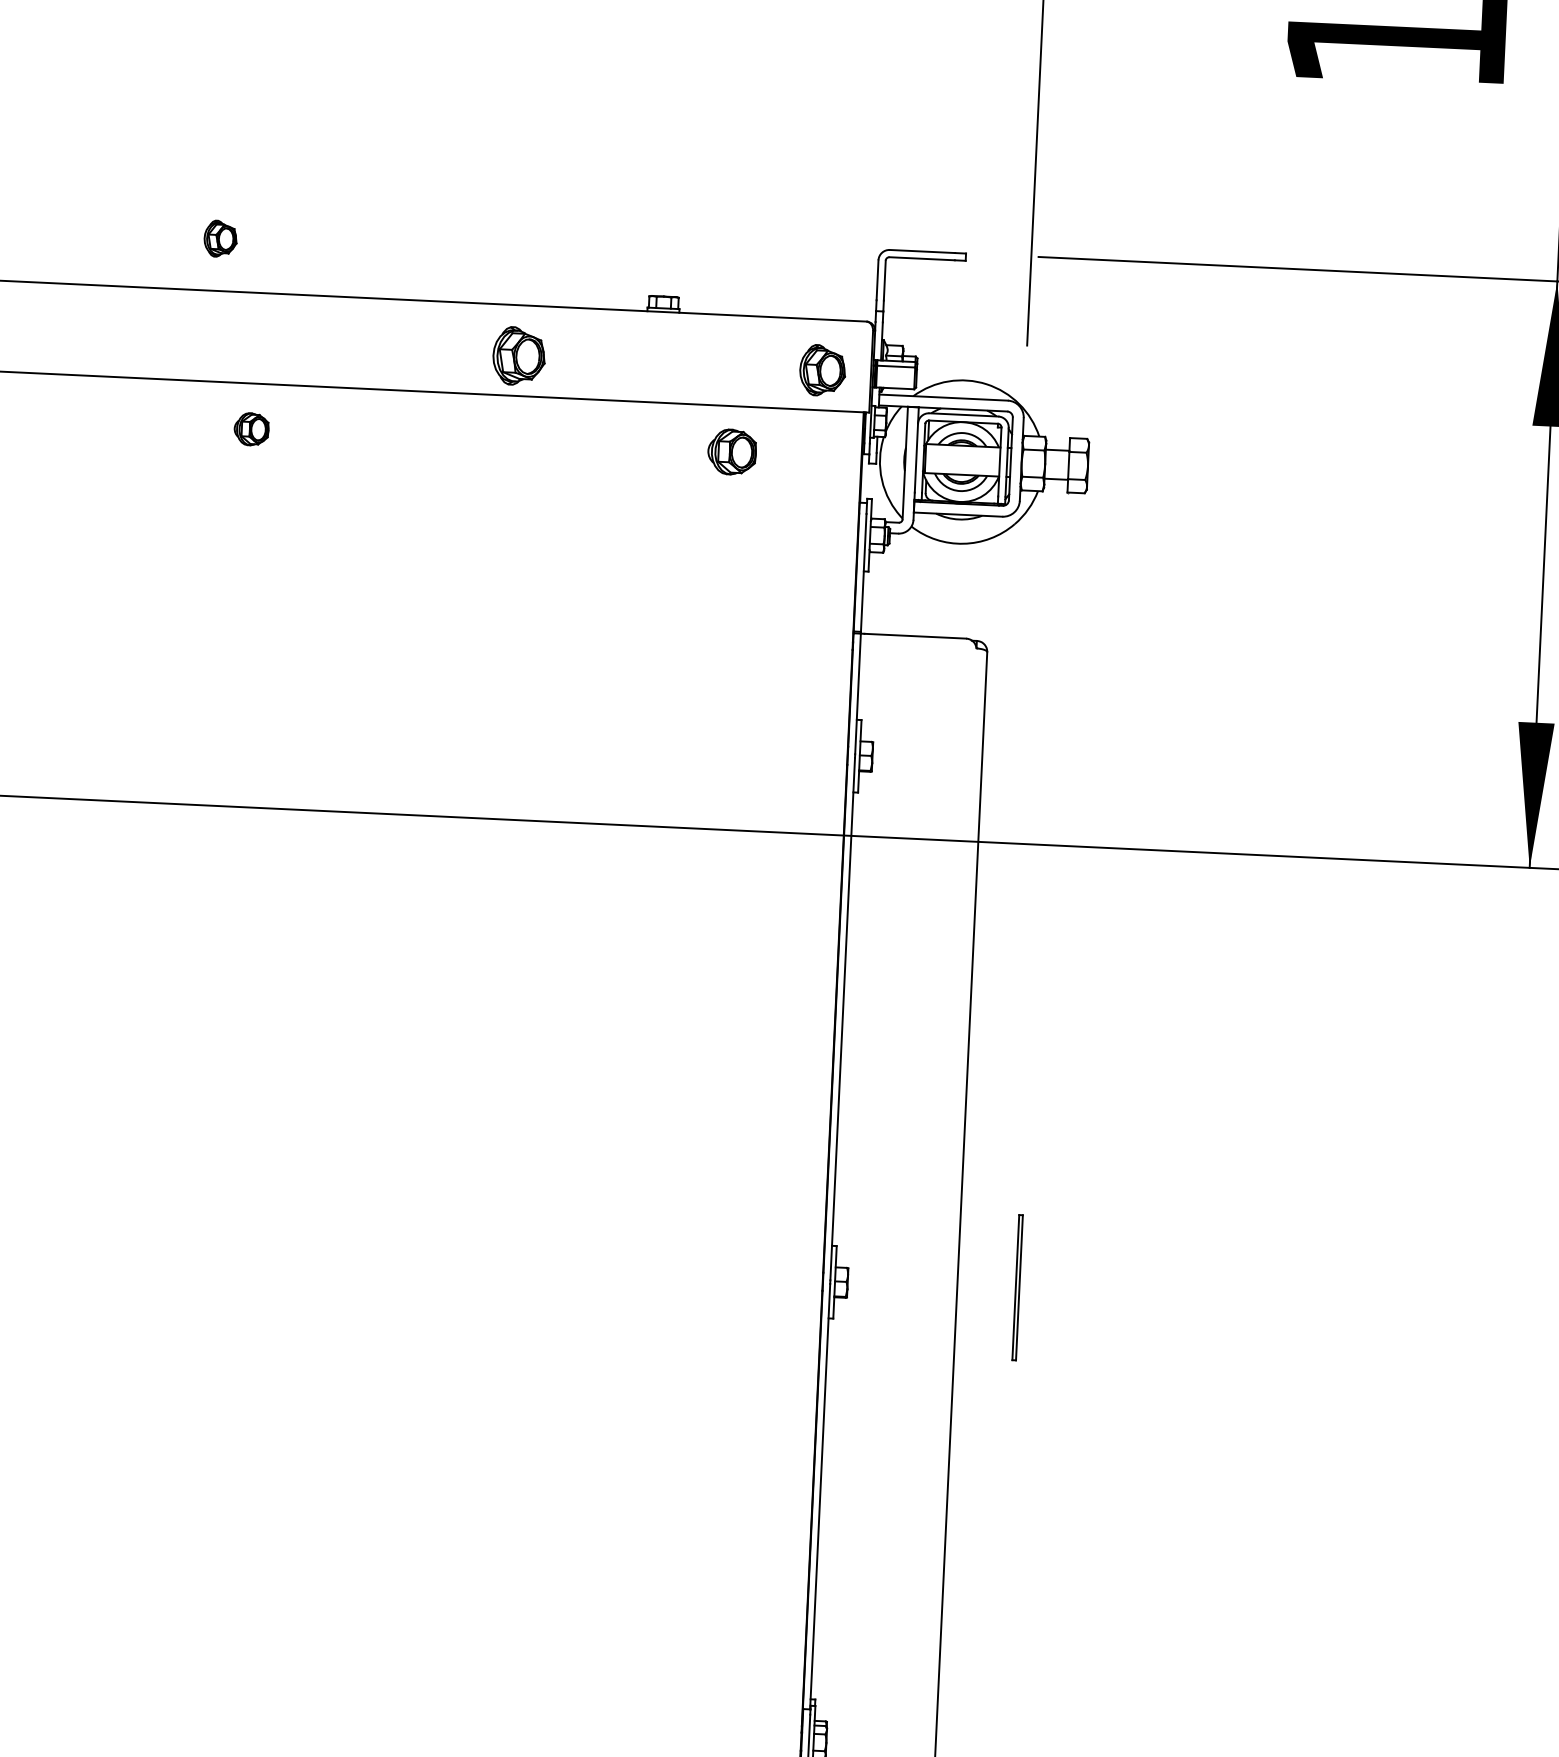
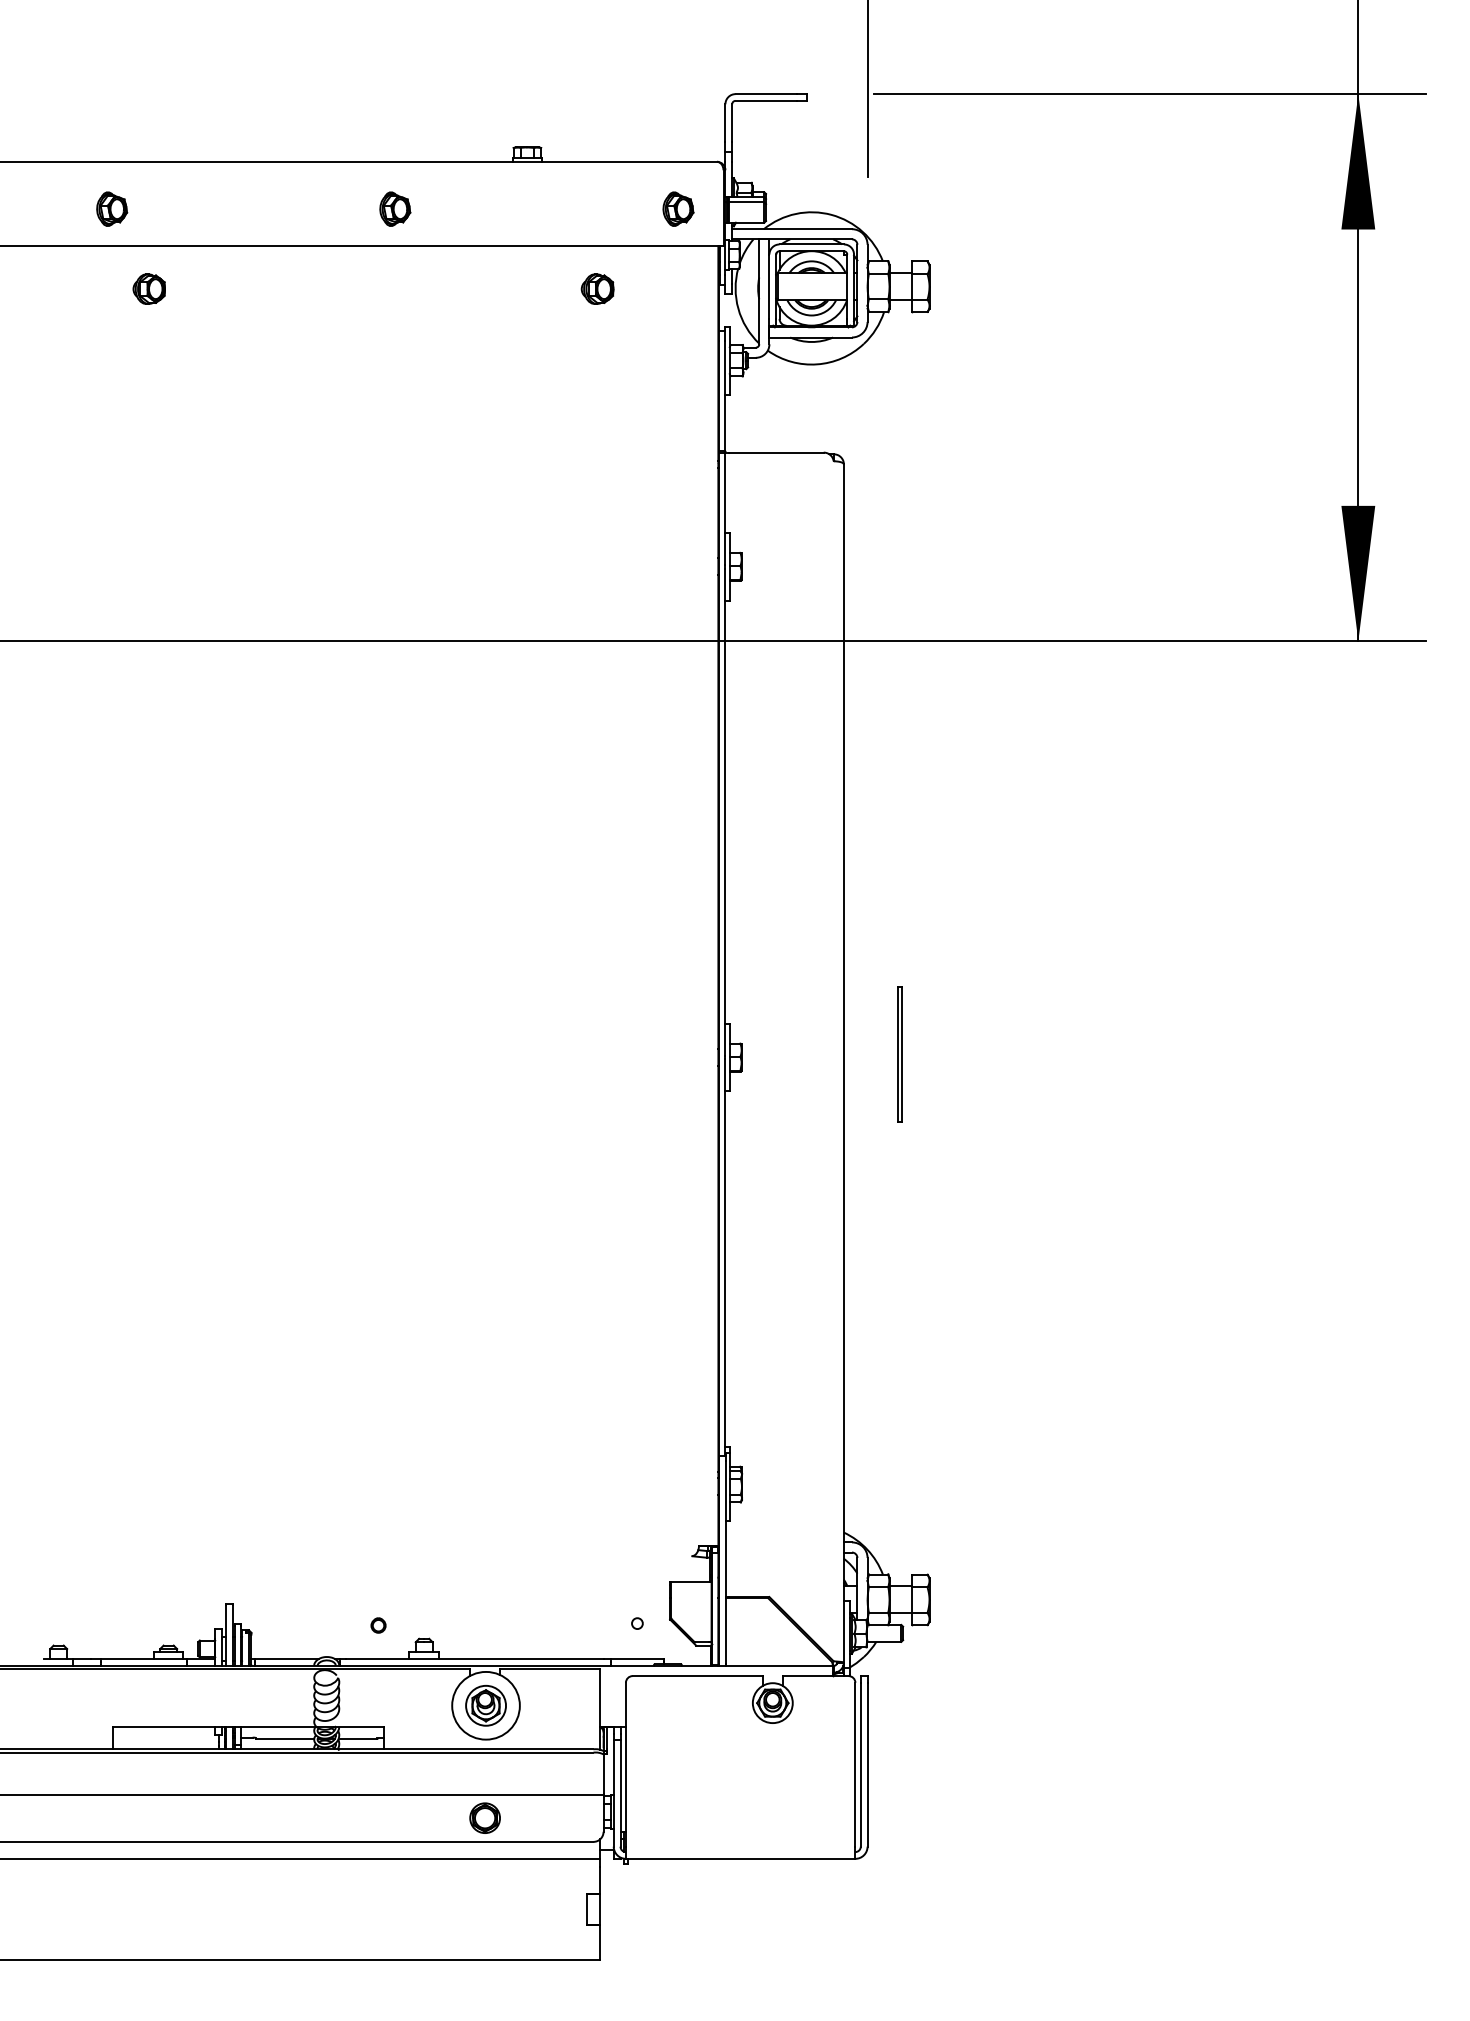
part: (221, 238) -> (112, 208), moved
part: (519, 355) -> (395, 208), size x0.62
part: (822, 369) -> (678, 208), size x0.71
part: (732, 451) -> (597, 288), size x0.71

